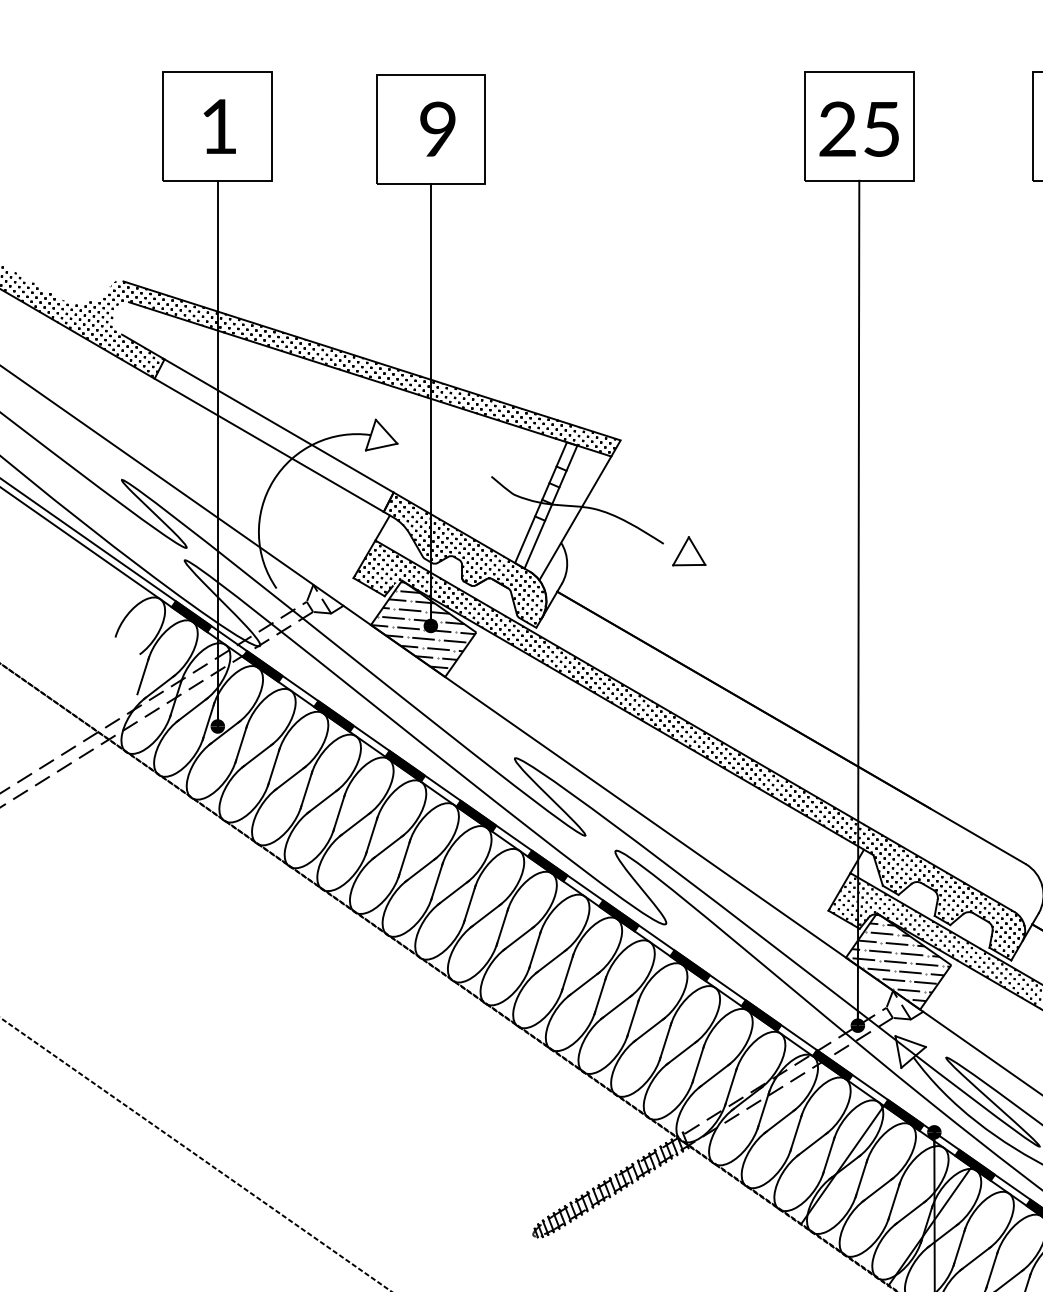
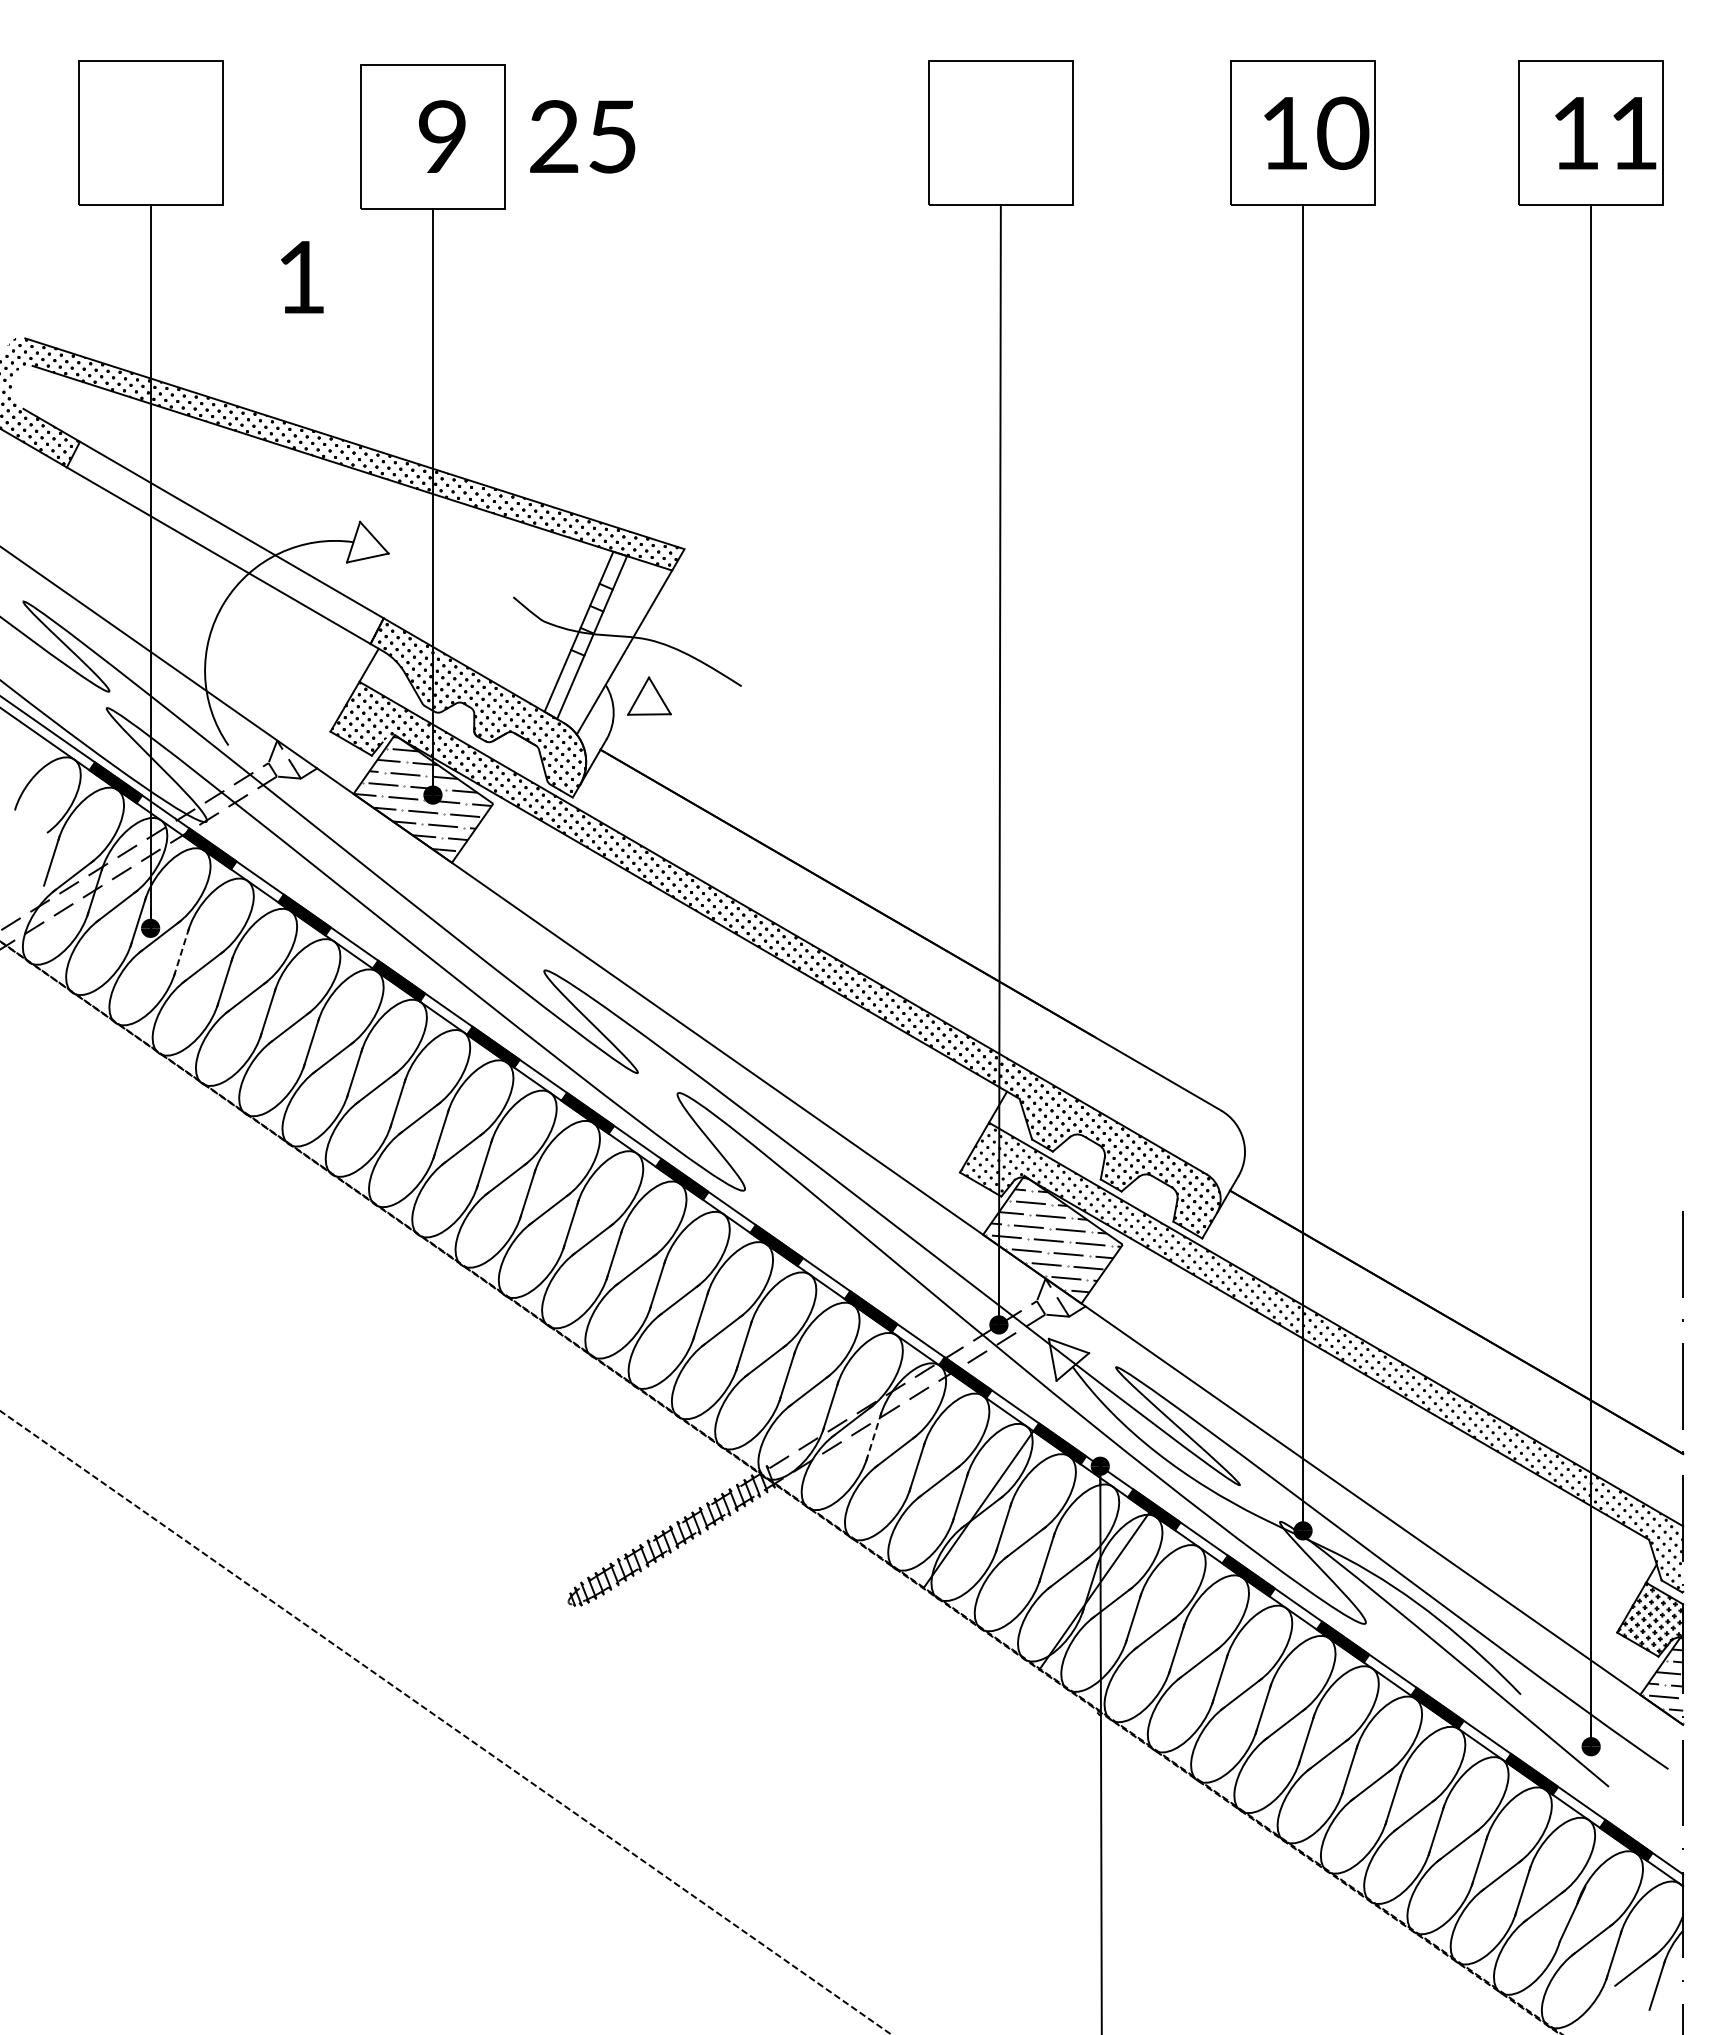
text: (219, 126) -> (302, 277), moved
text: (859, 129) -> (582, 136), moved
part: (689, 550) -> (649, 695), moved
line: (241, 743) -> (181, 951), solid -> dashed
line: (763, 1109) -> (873, 1436), solid -> dashed

